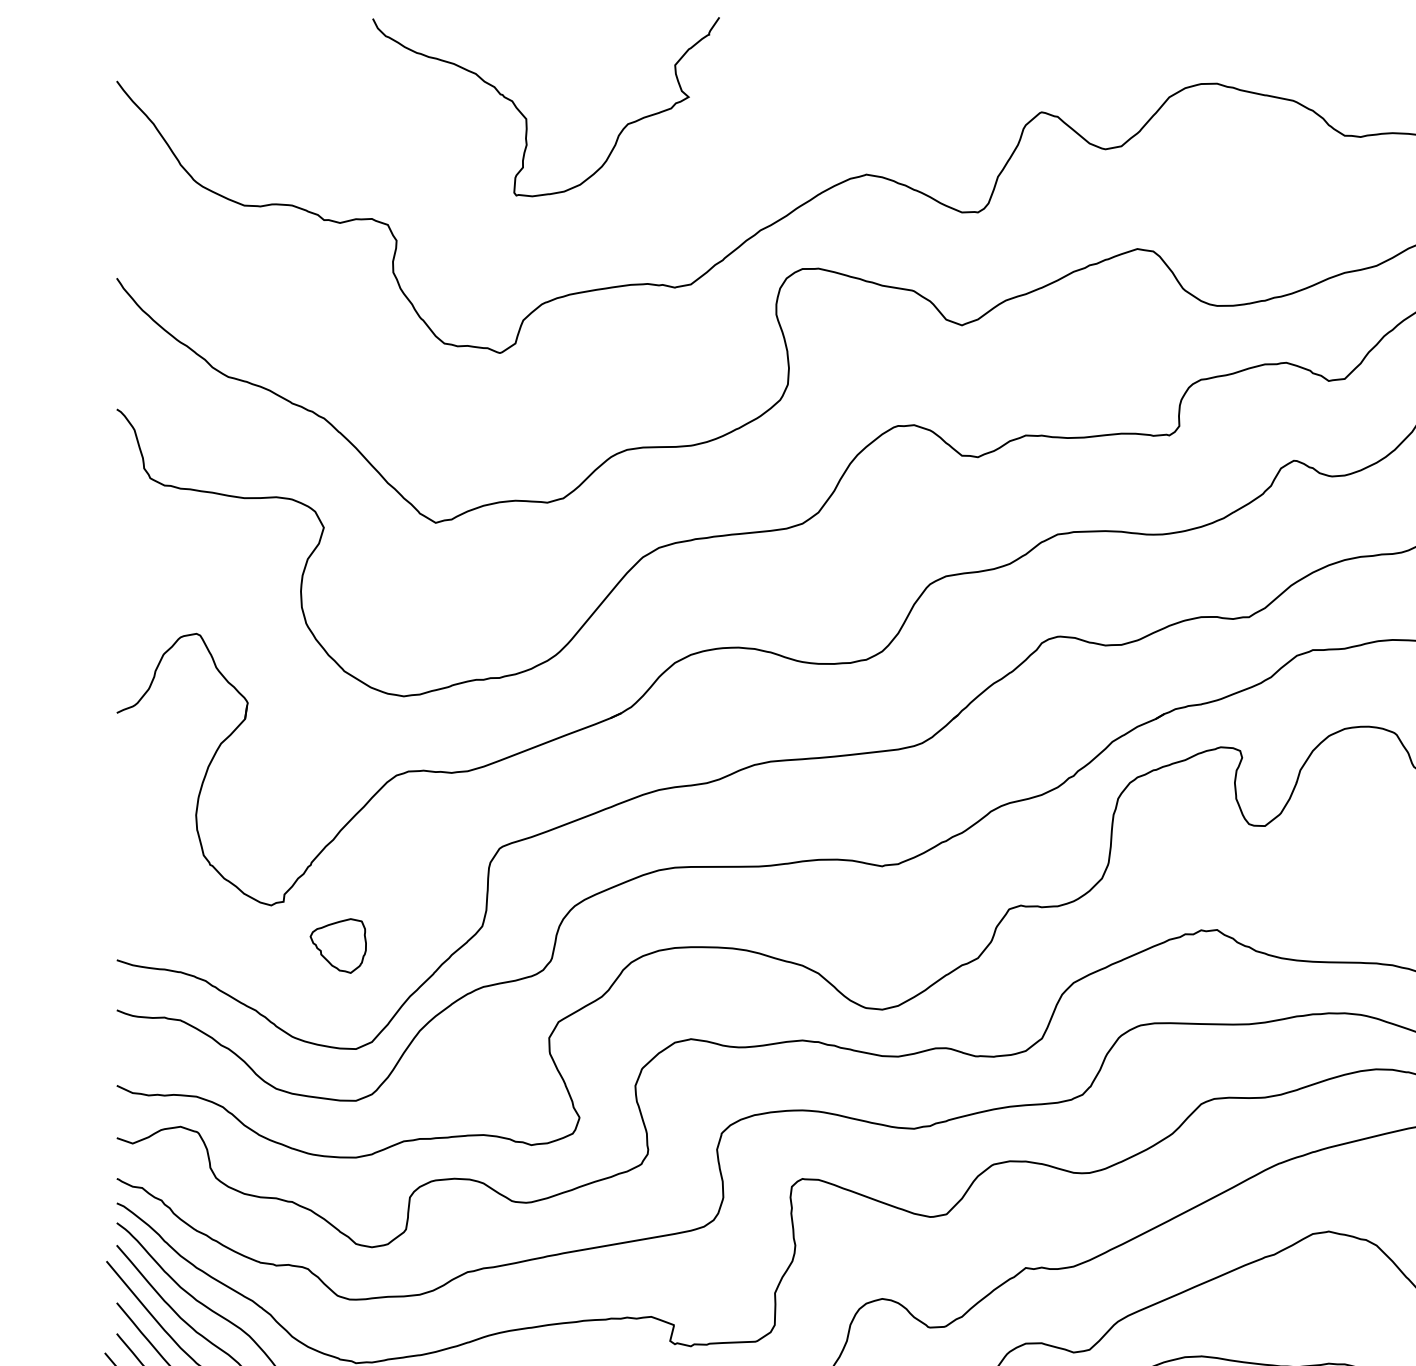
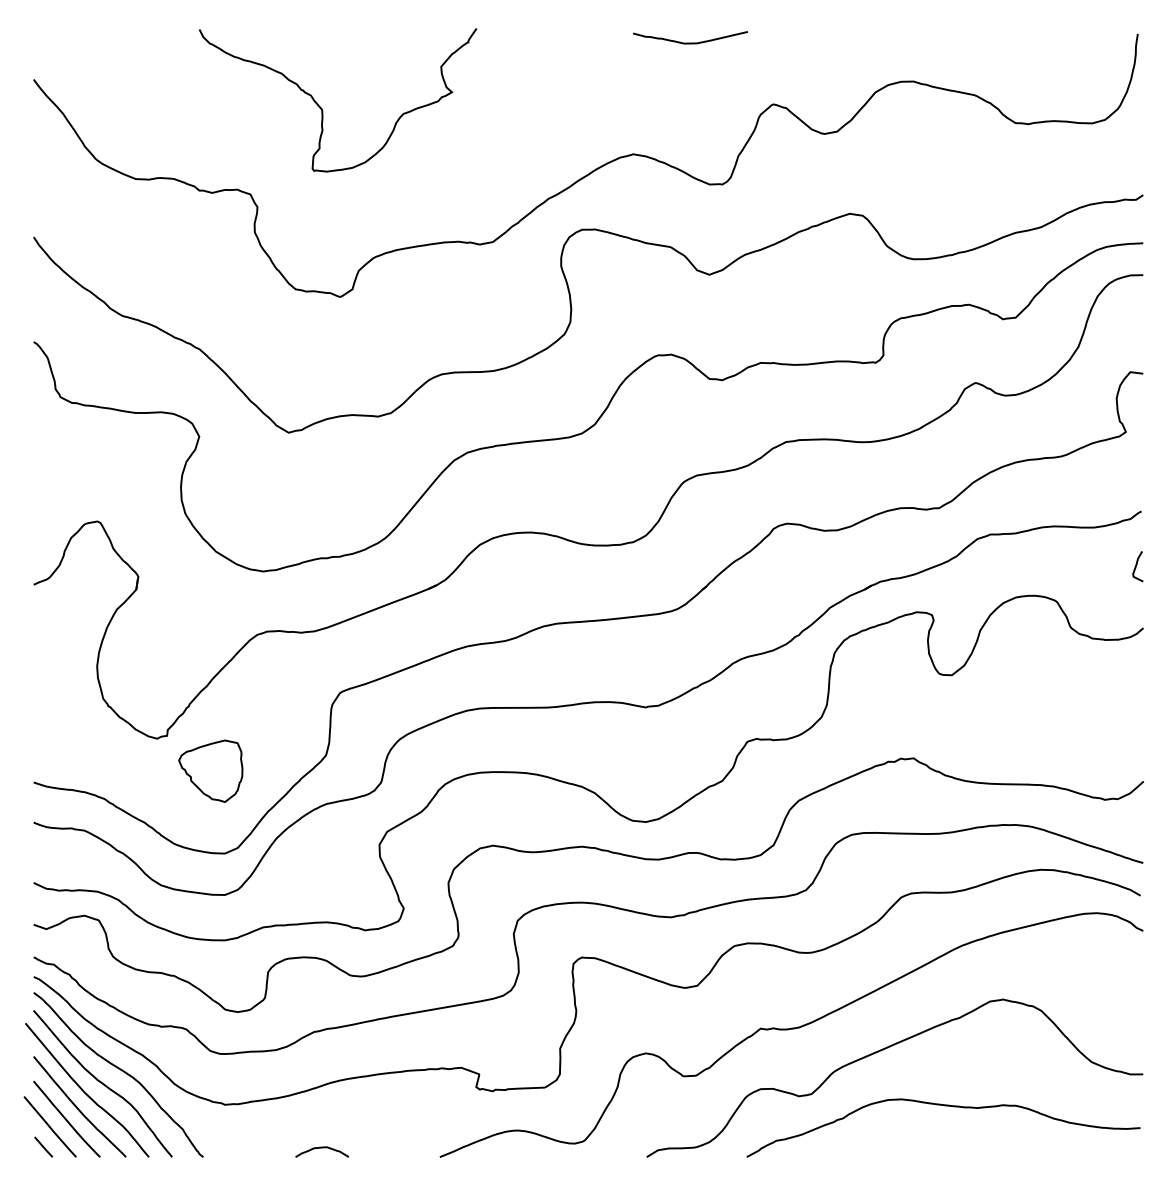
curve: (938, 34) -> (690, 42), added
curve: (526, 117) -> (322, 108), moved
part: (337, 945) -> (210, 770), size x1.43

